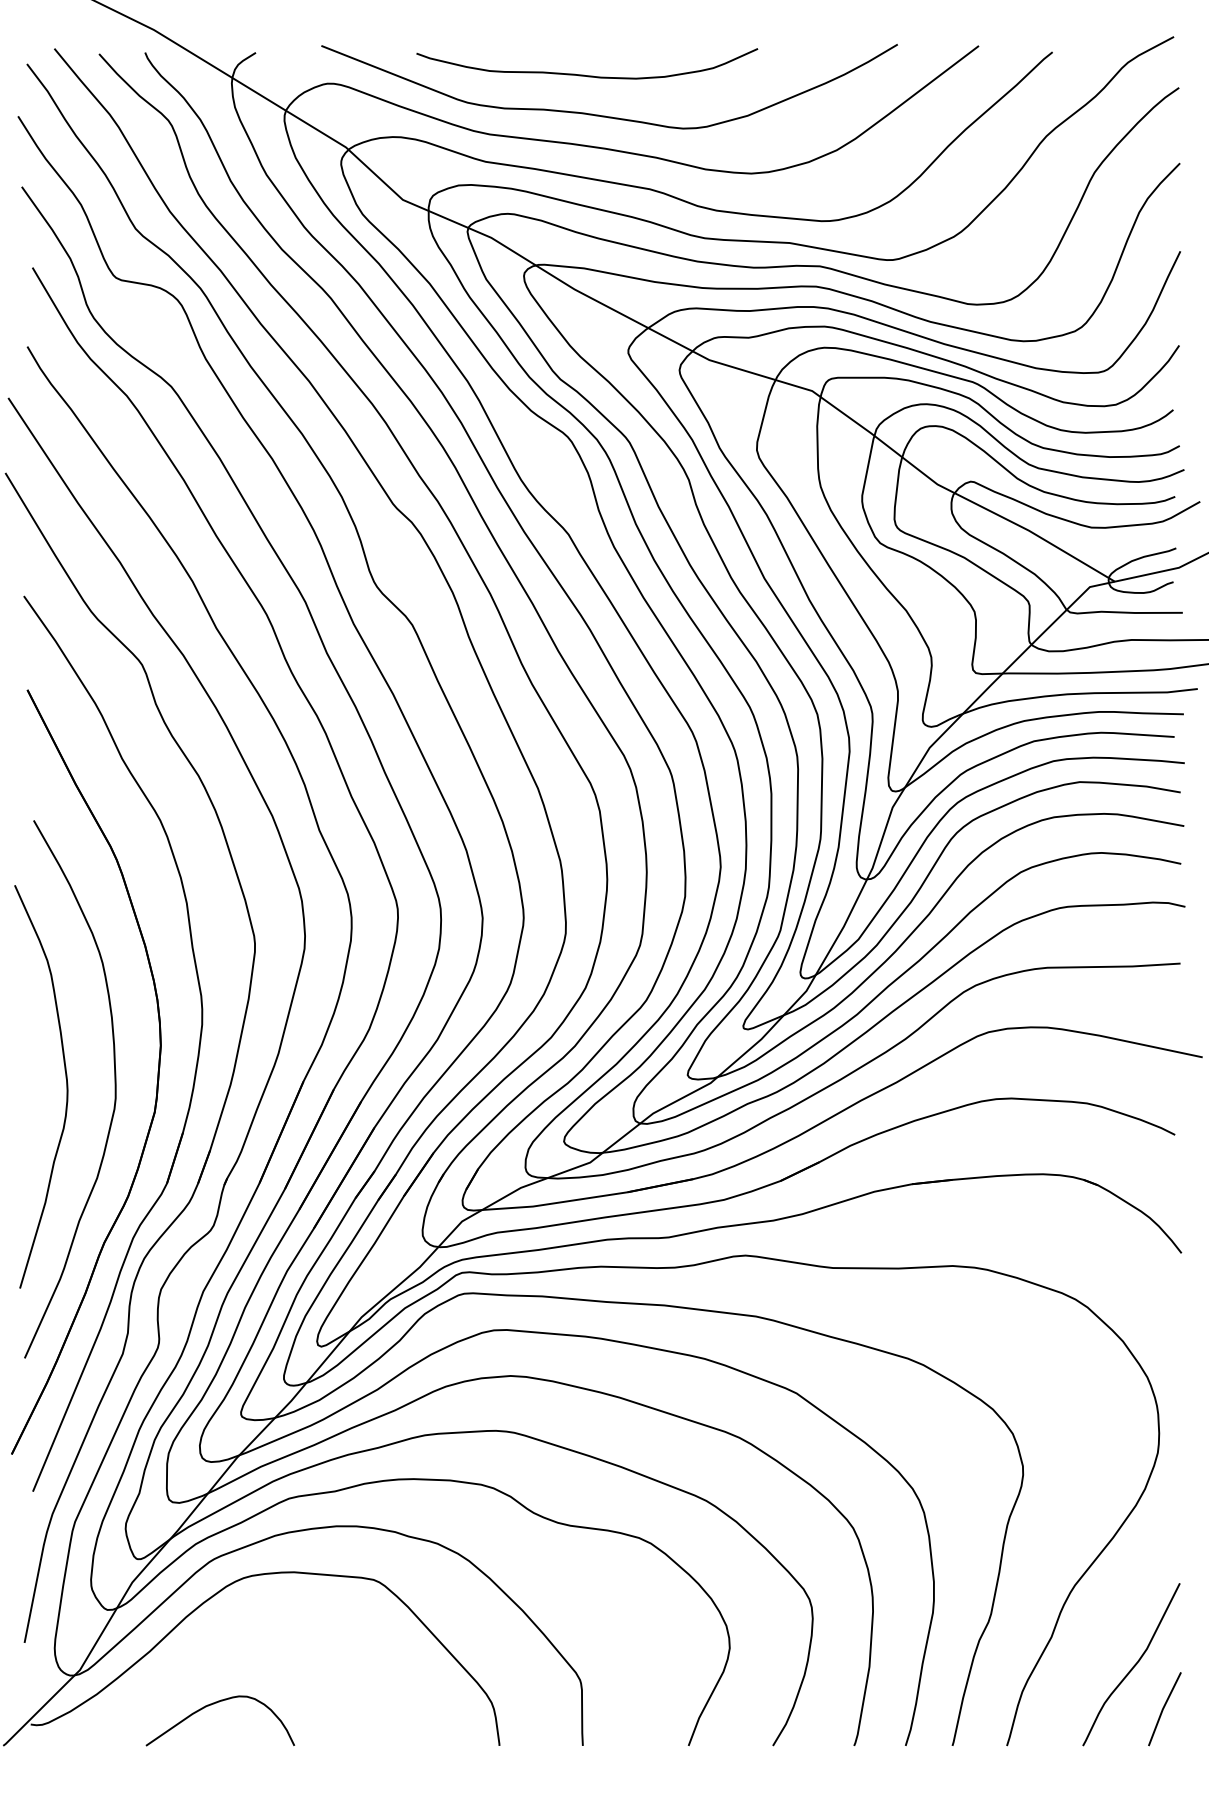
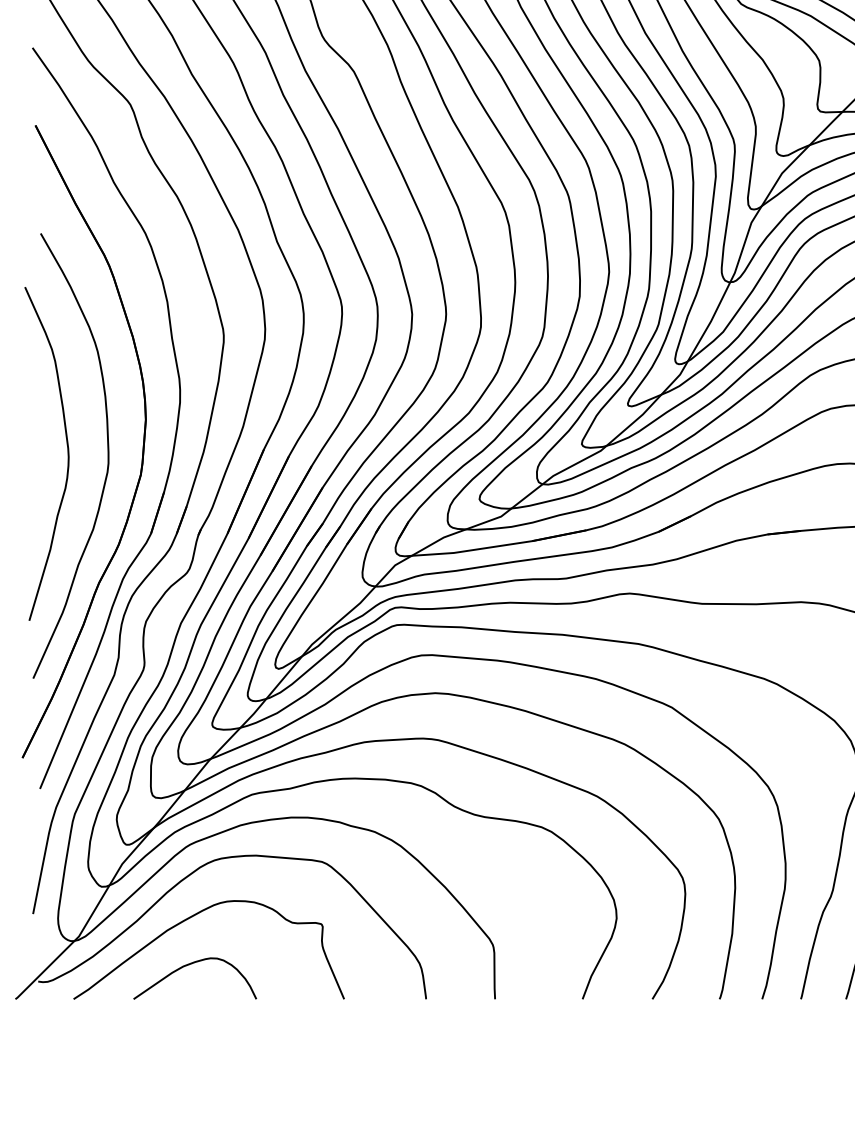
curve: (212, 1649) -> (188, 919), added

